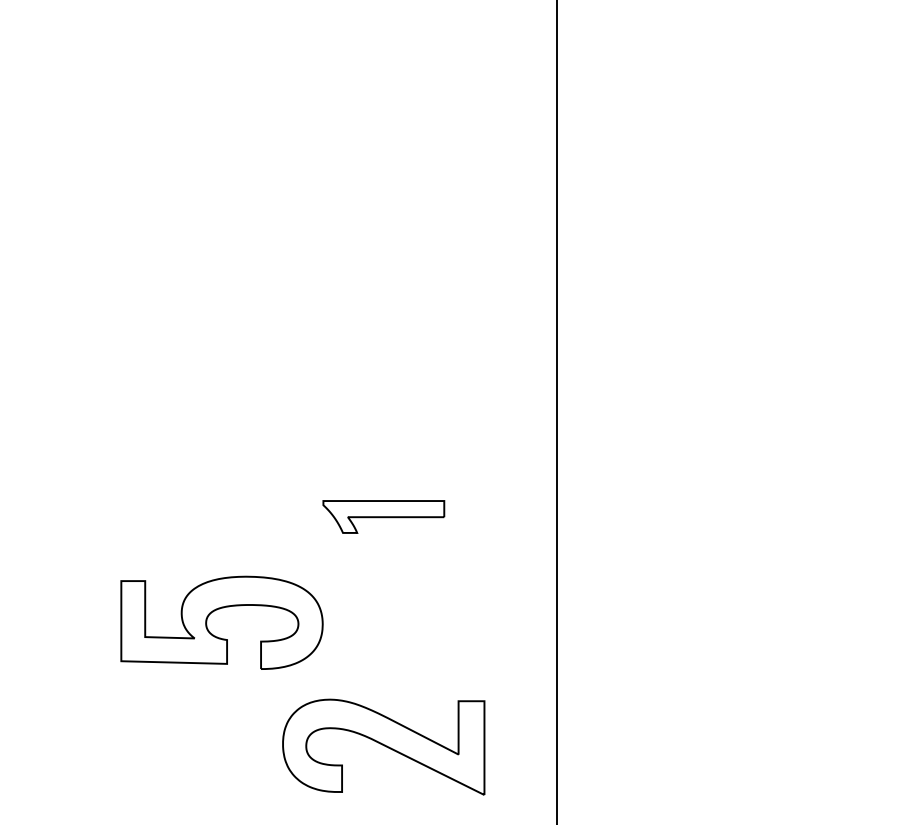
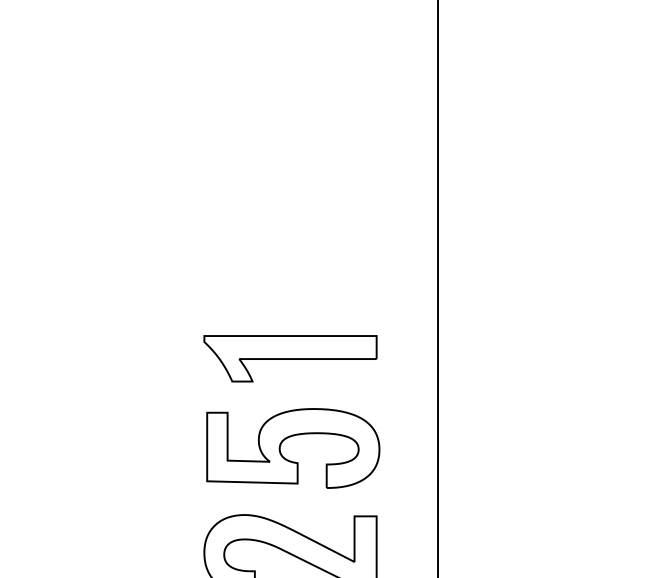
part: (383, 516) -> (290, 358), size x1.67
part: (217, 610) -> (289, 437), moved

